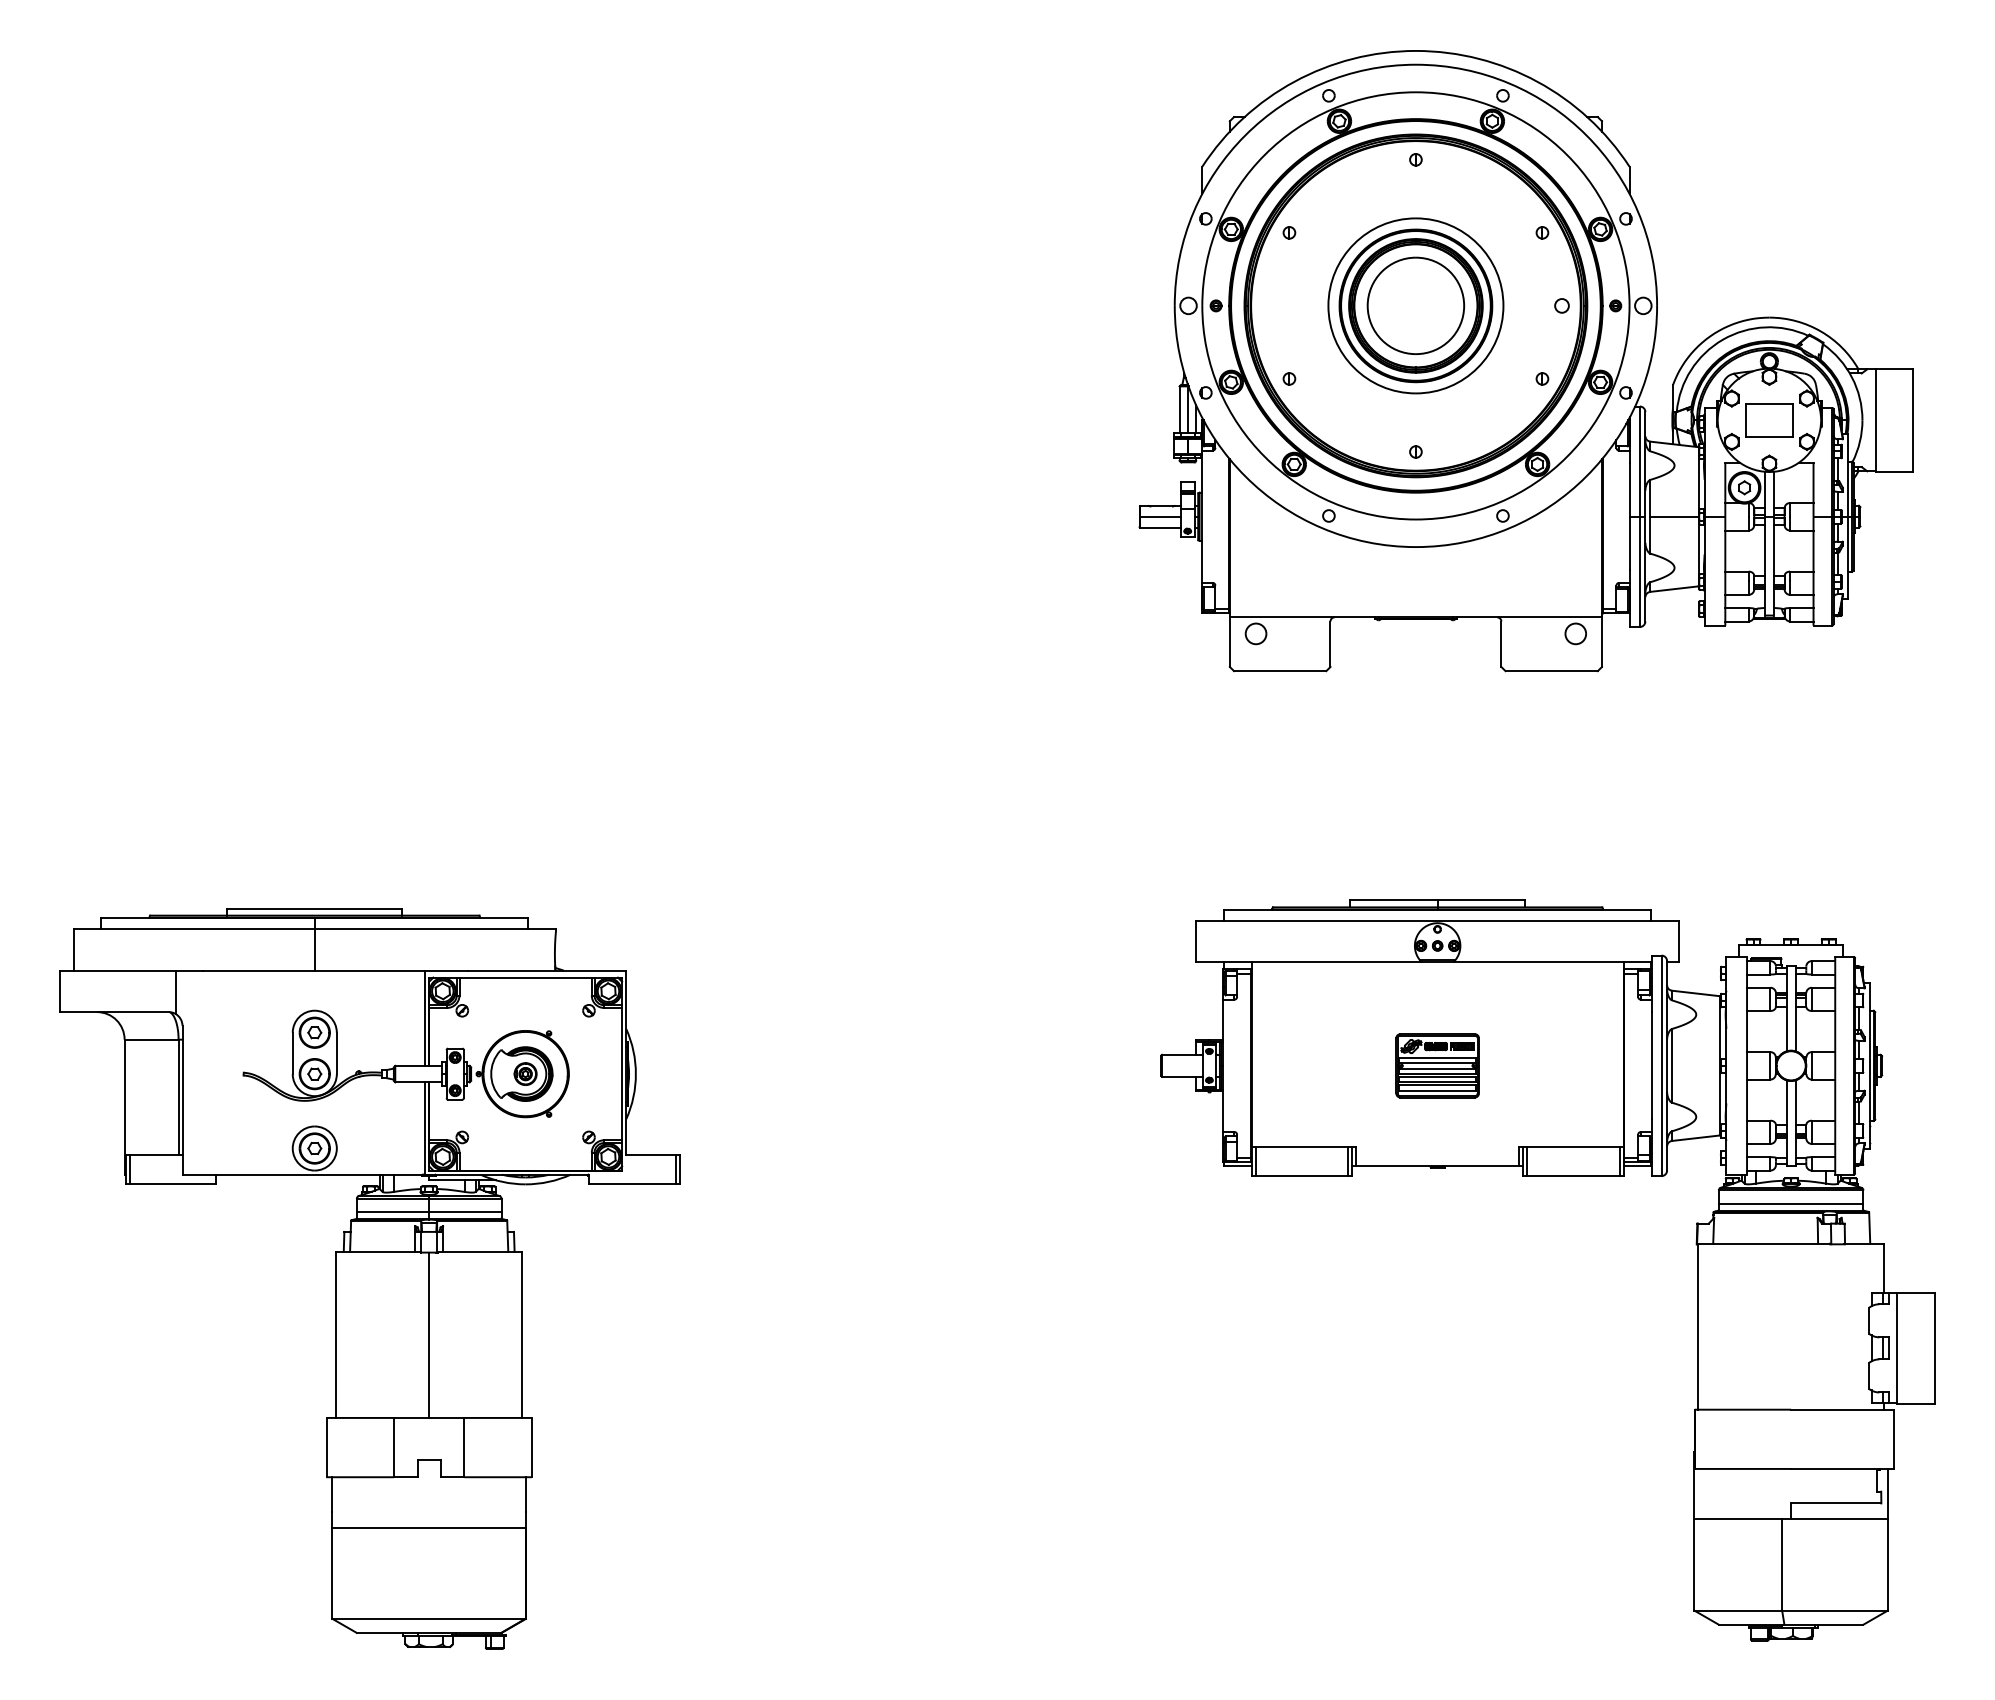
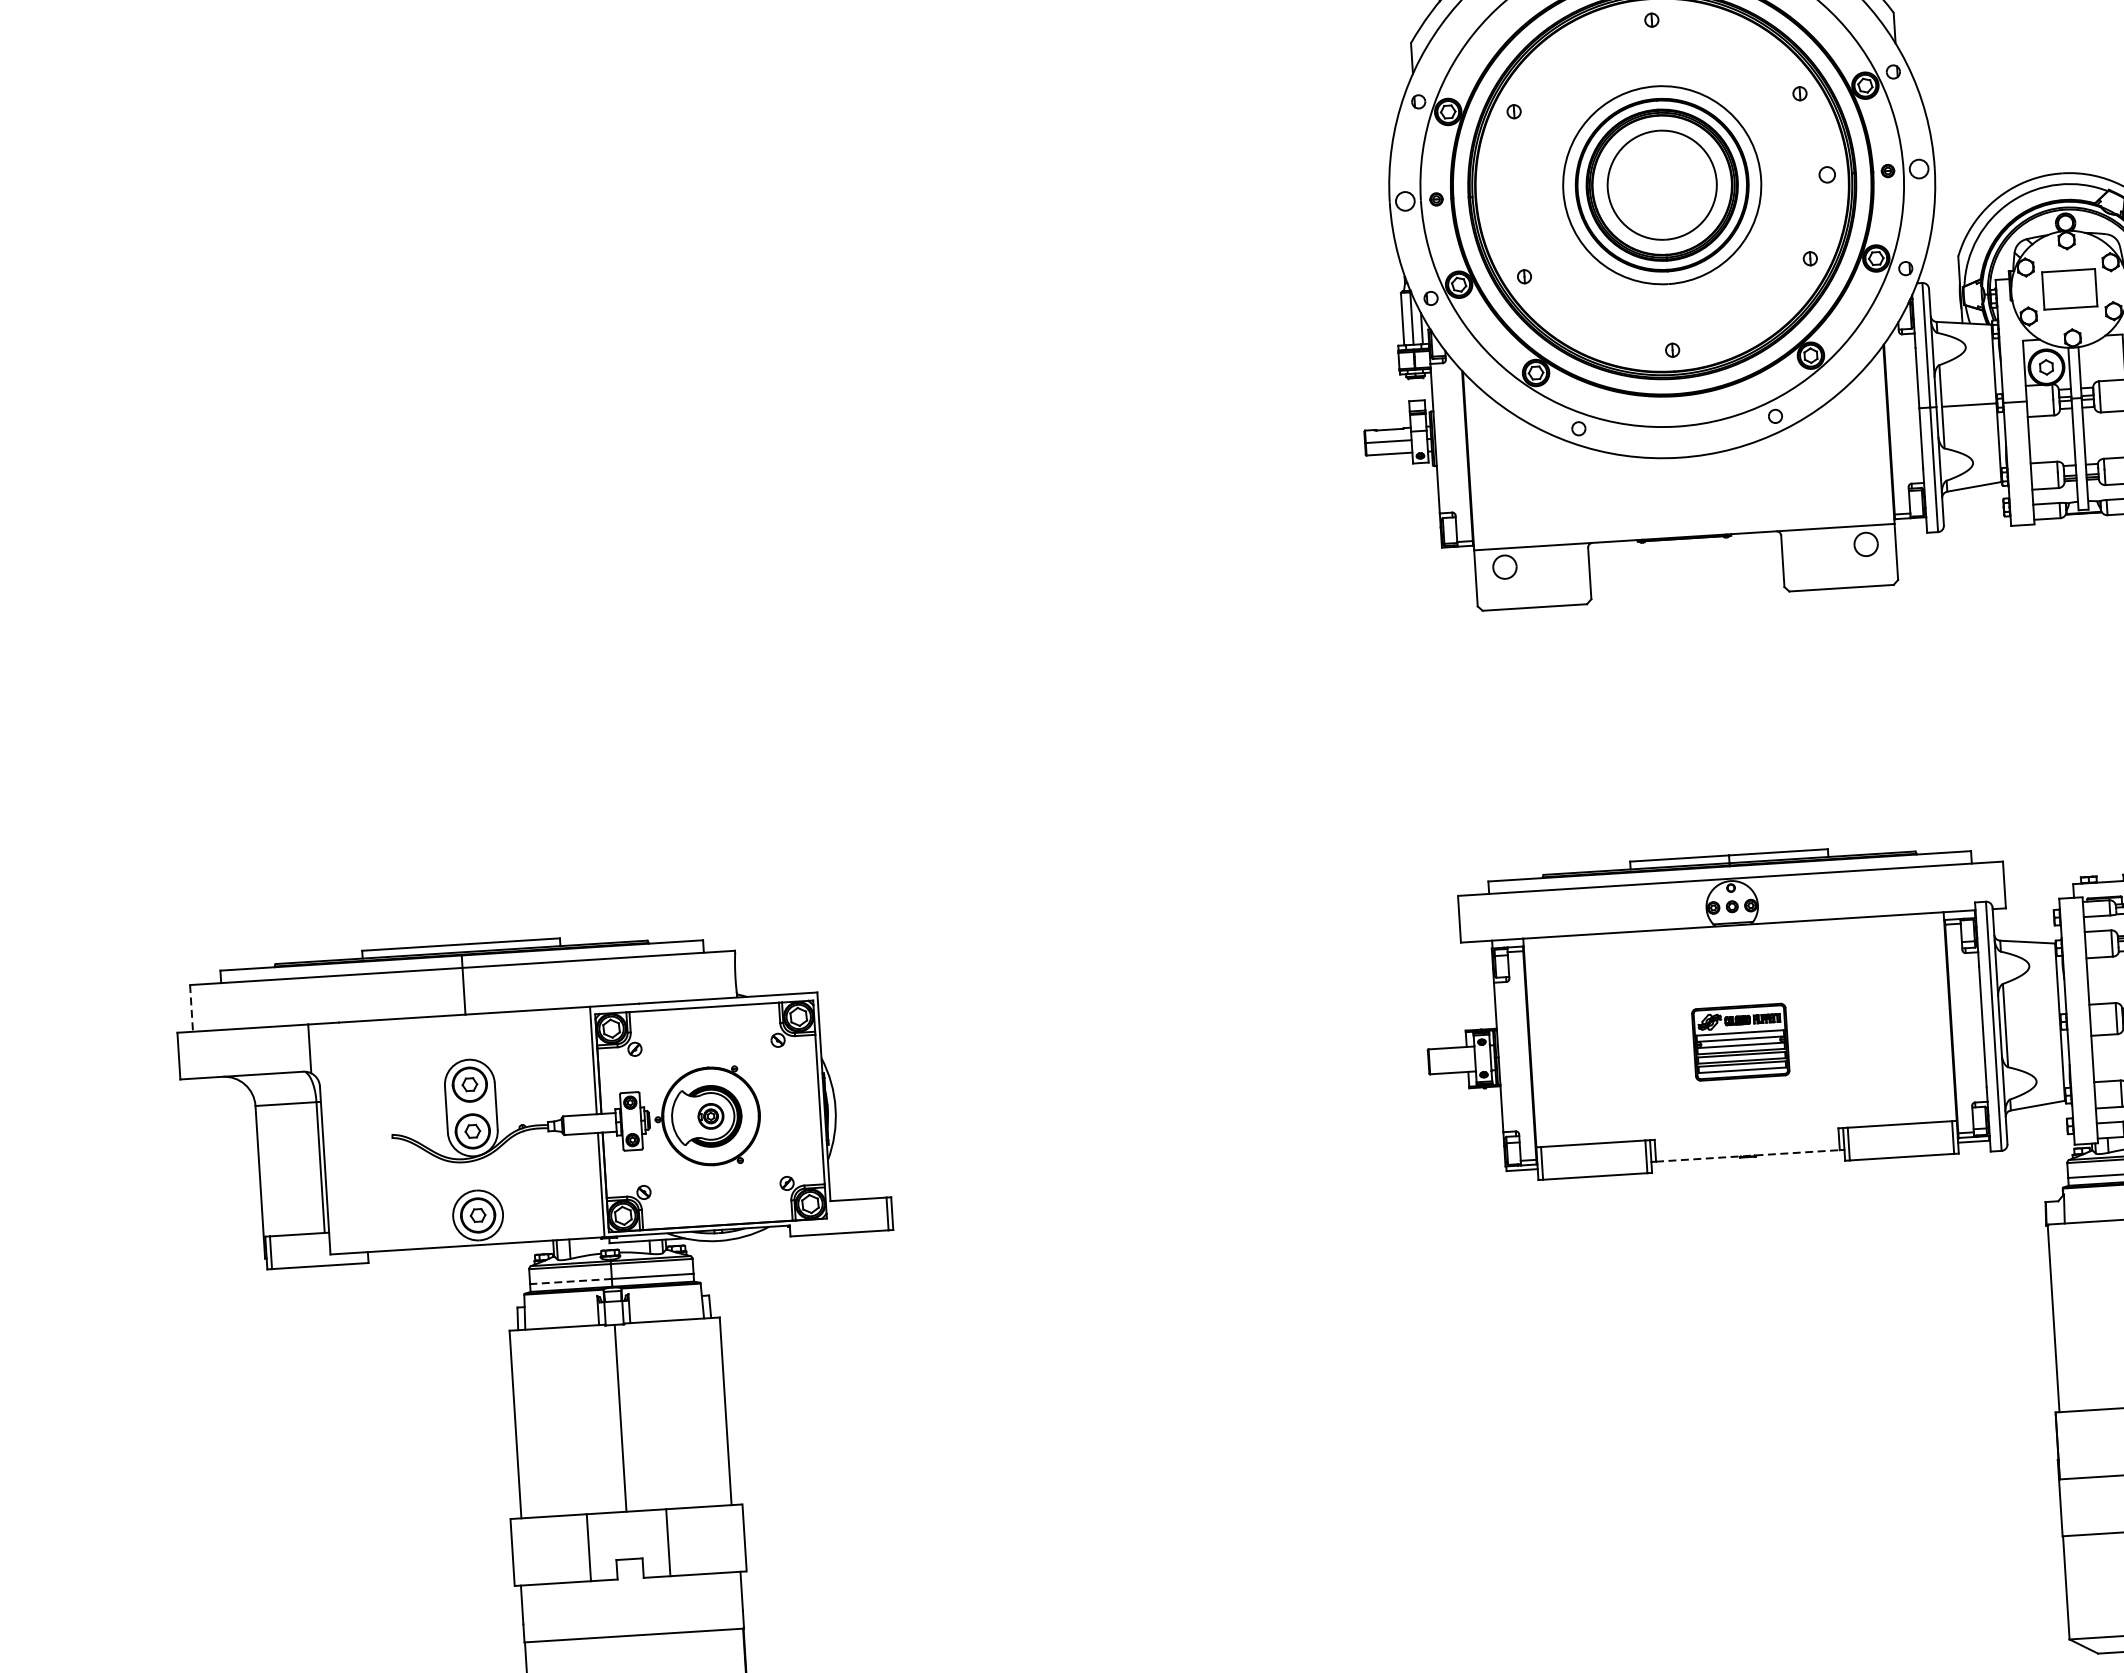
line: (73, 950) -> (191, 1008), solid -> dashed
line: (1438, 1166) -> (1748, 1155), solid -> dashed
line: (392, 1211) -> (570, 1281), solid -> dashed

